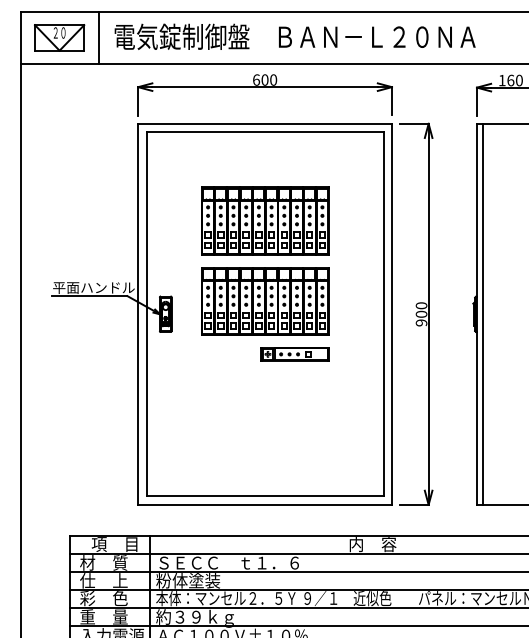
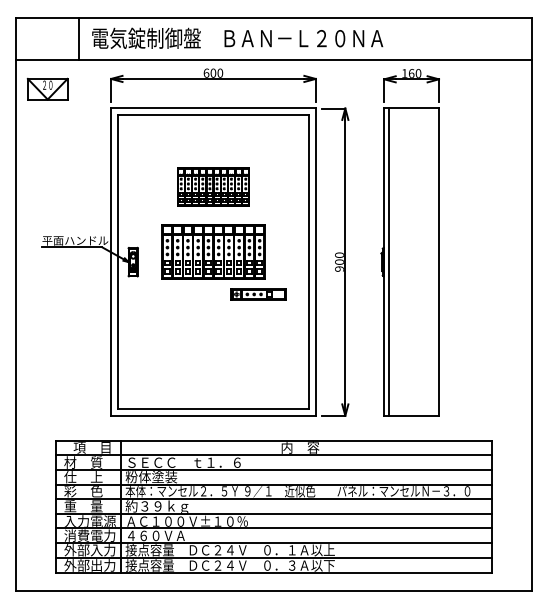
part: (59, 37) -> (47, 88), moved
part: (265, 220) -> (213, 186), size x0.7
part: (294, 354) -> (258, 294), moved

